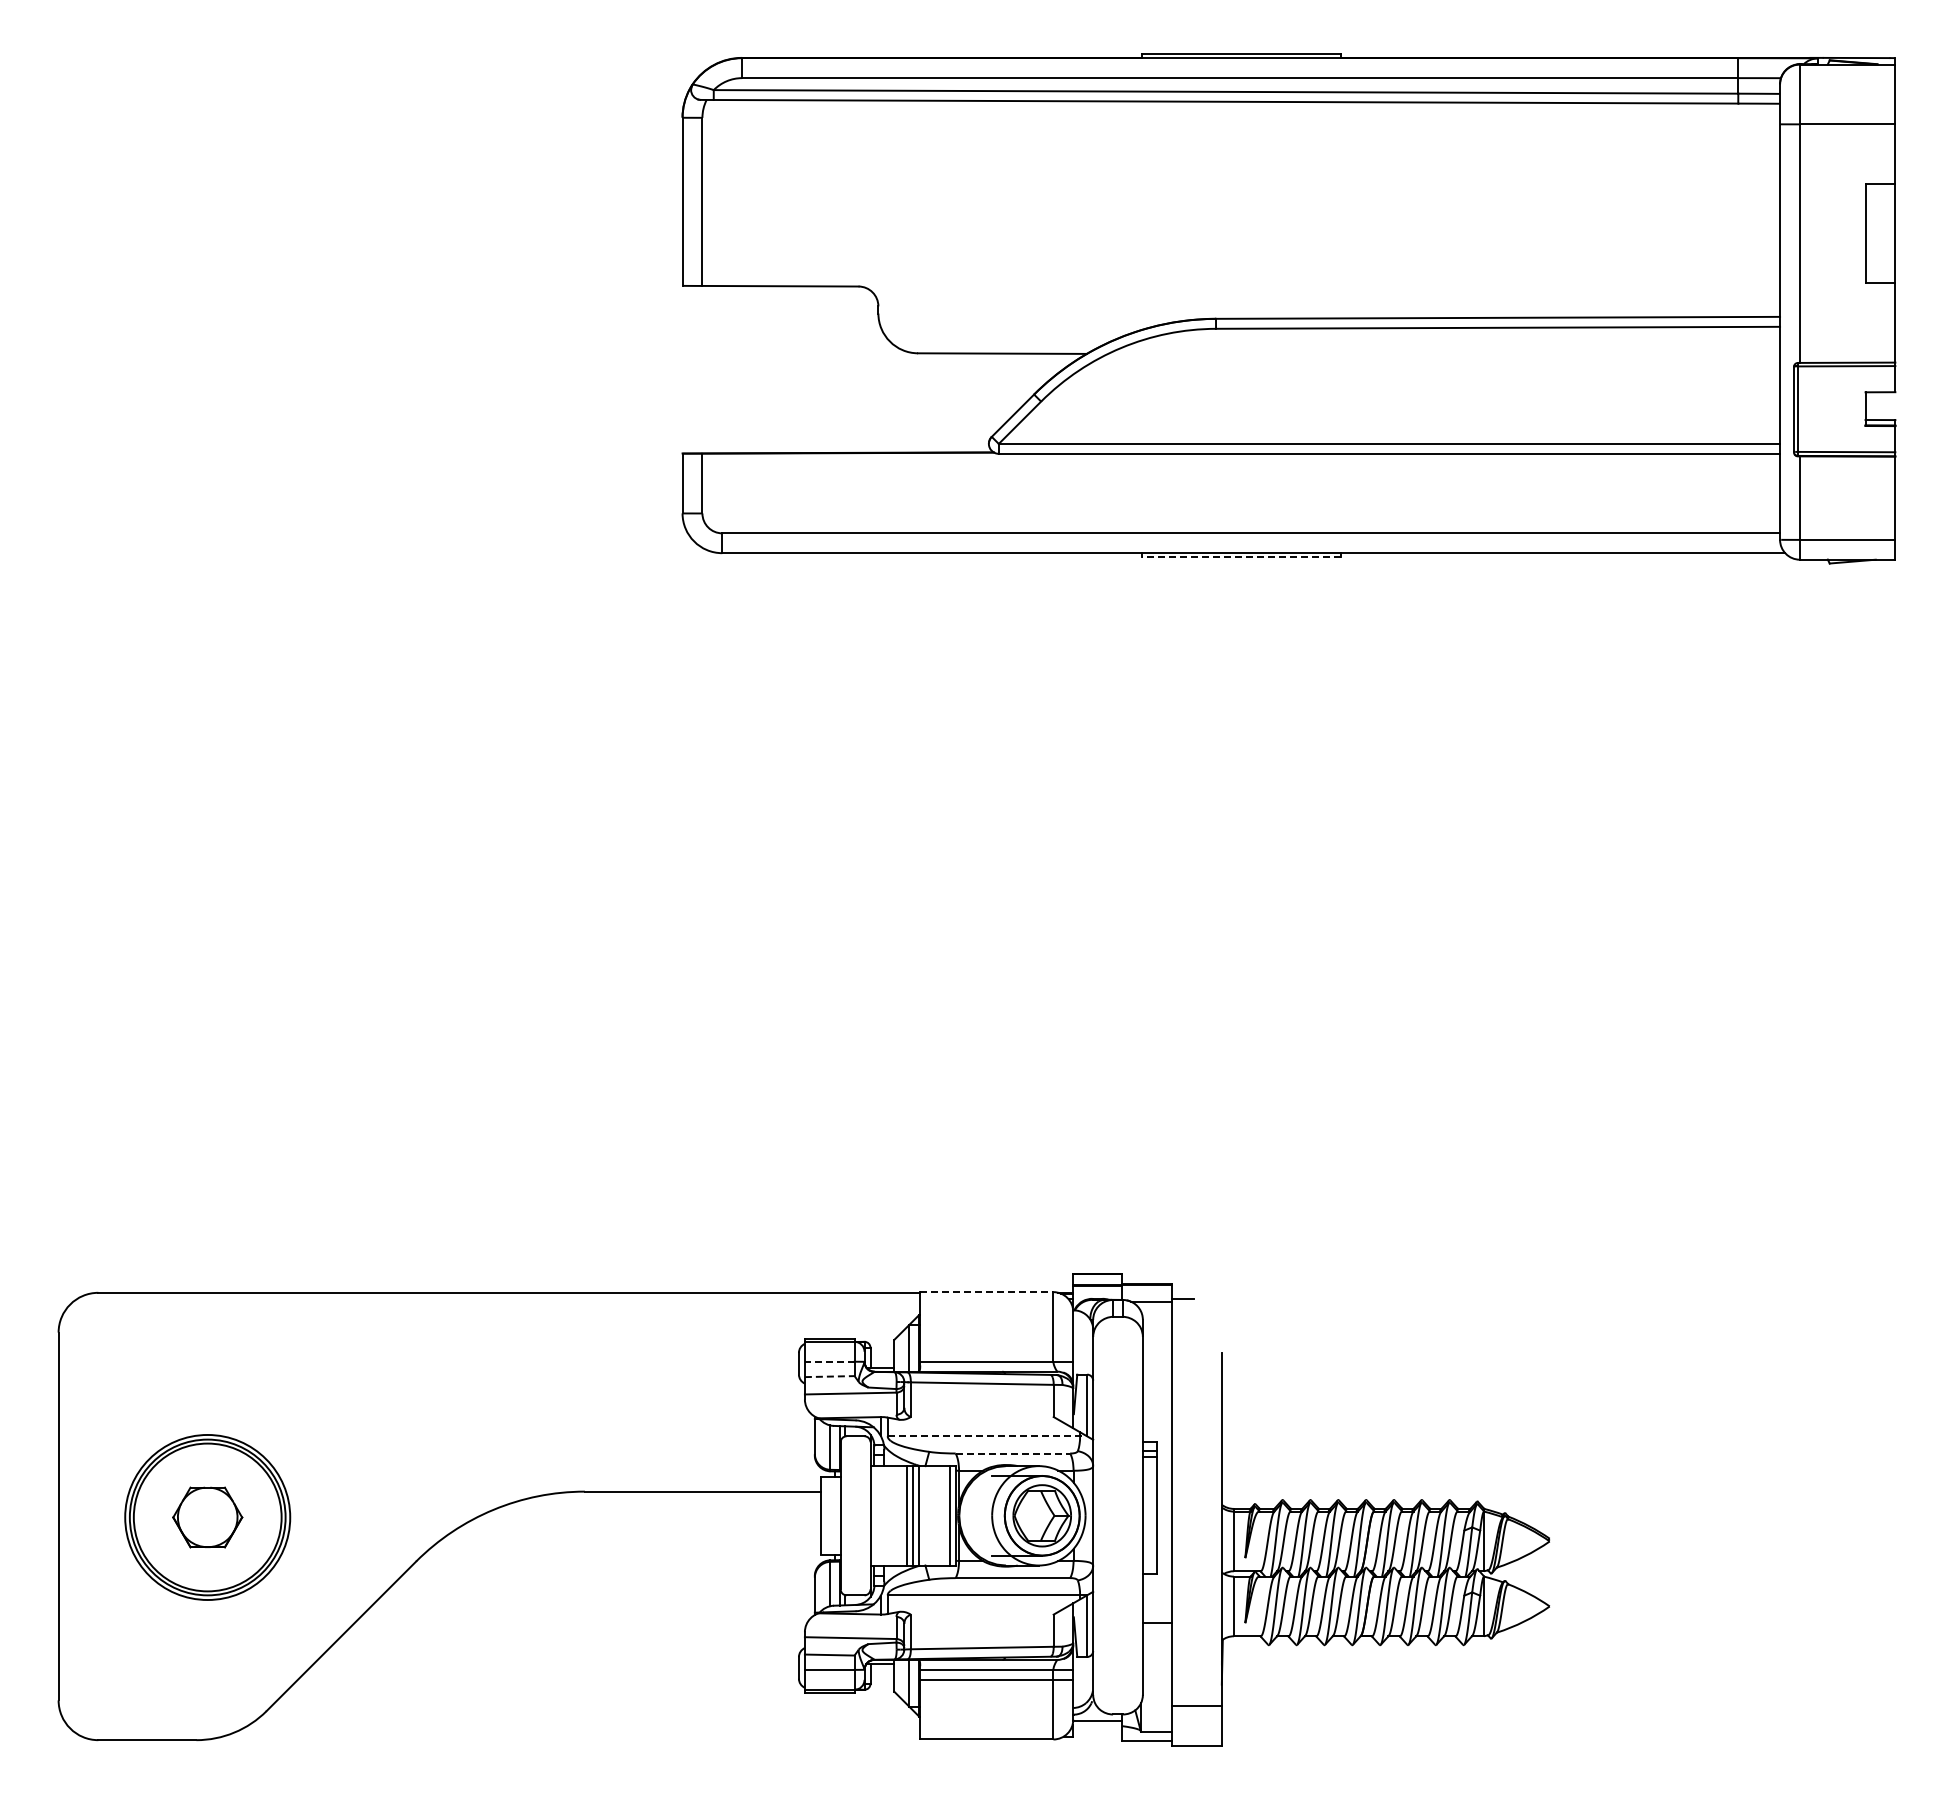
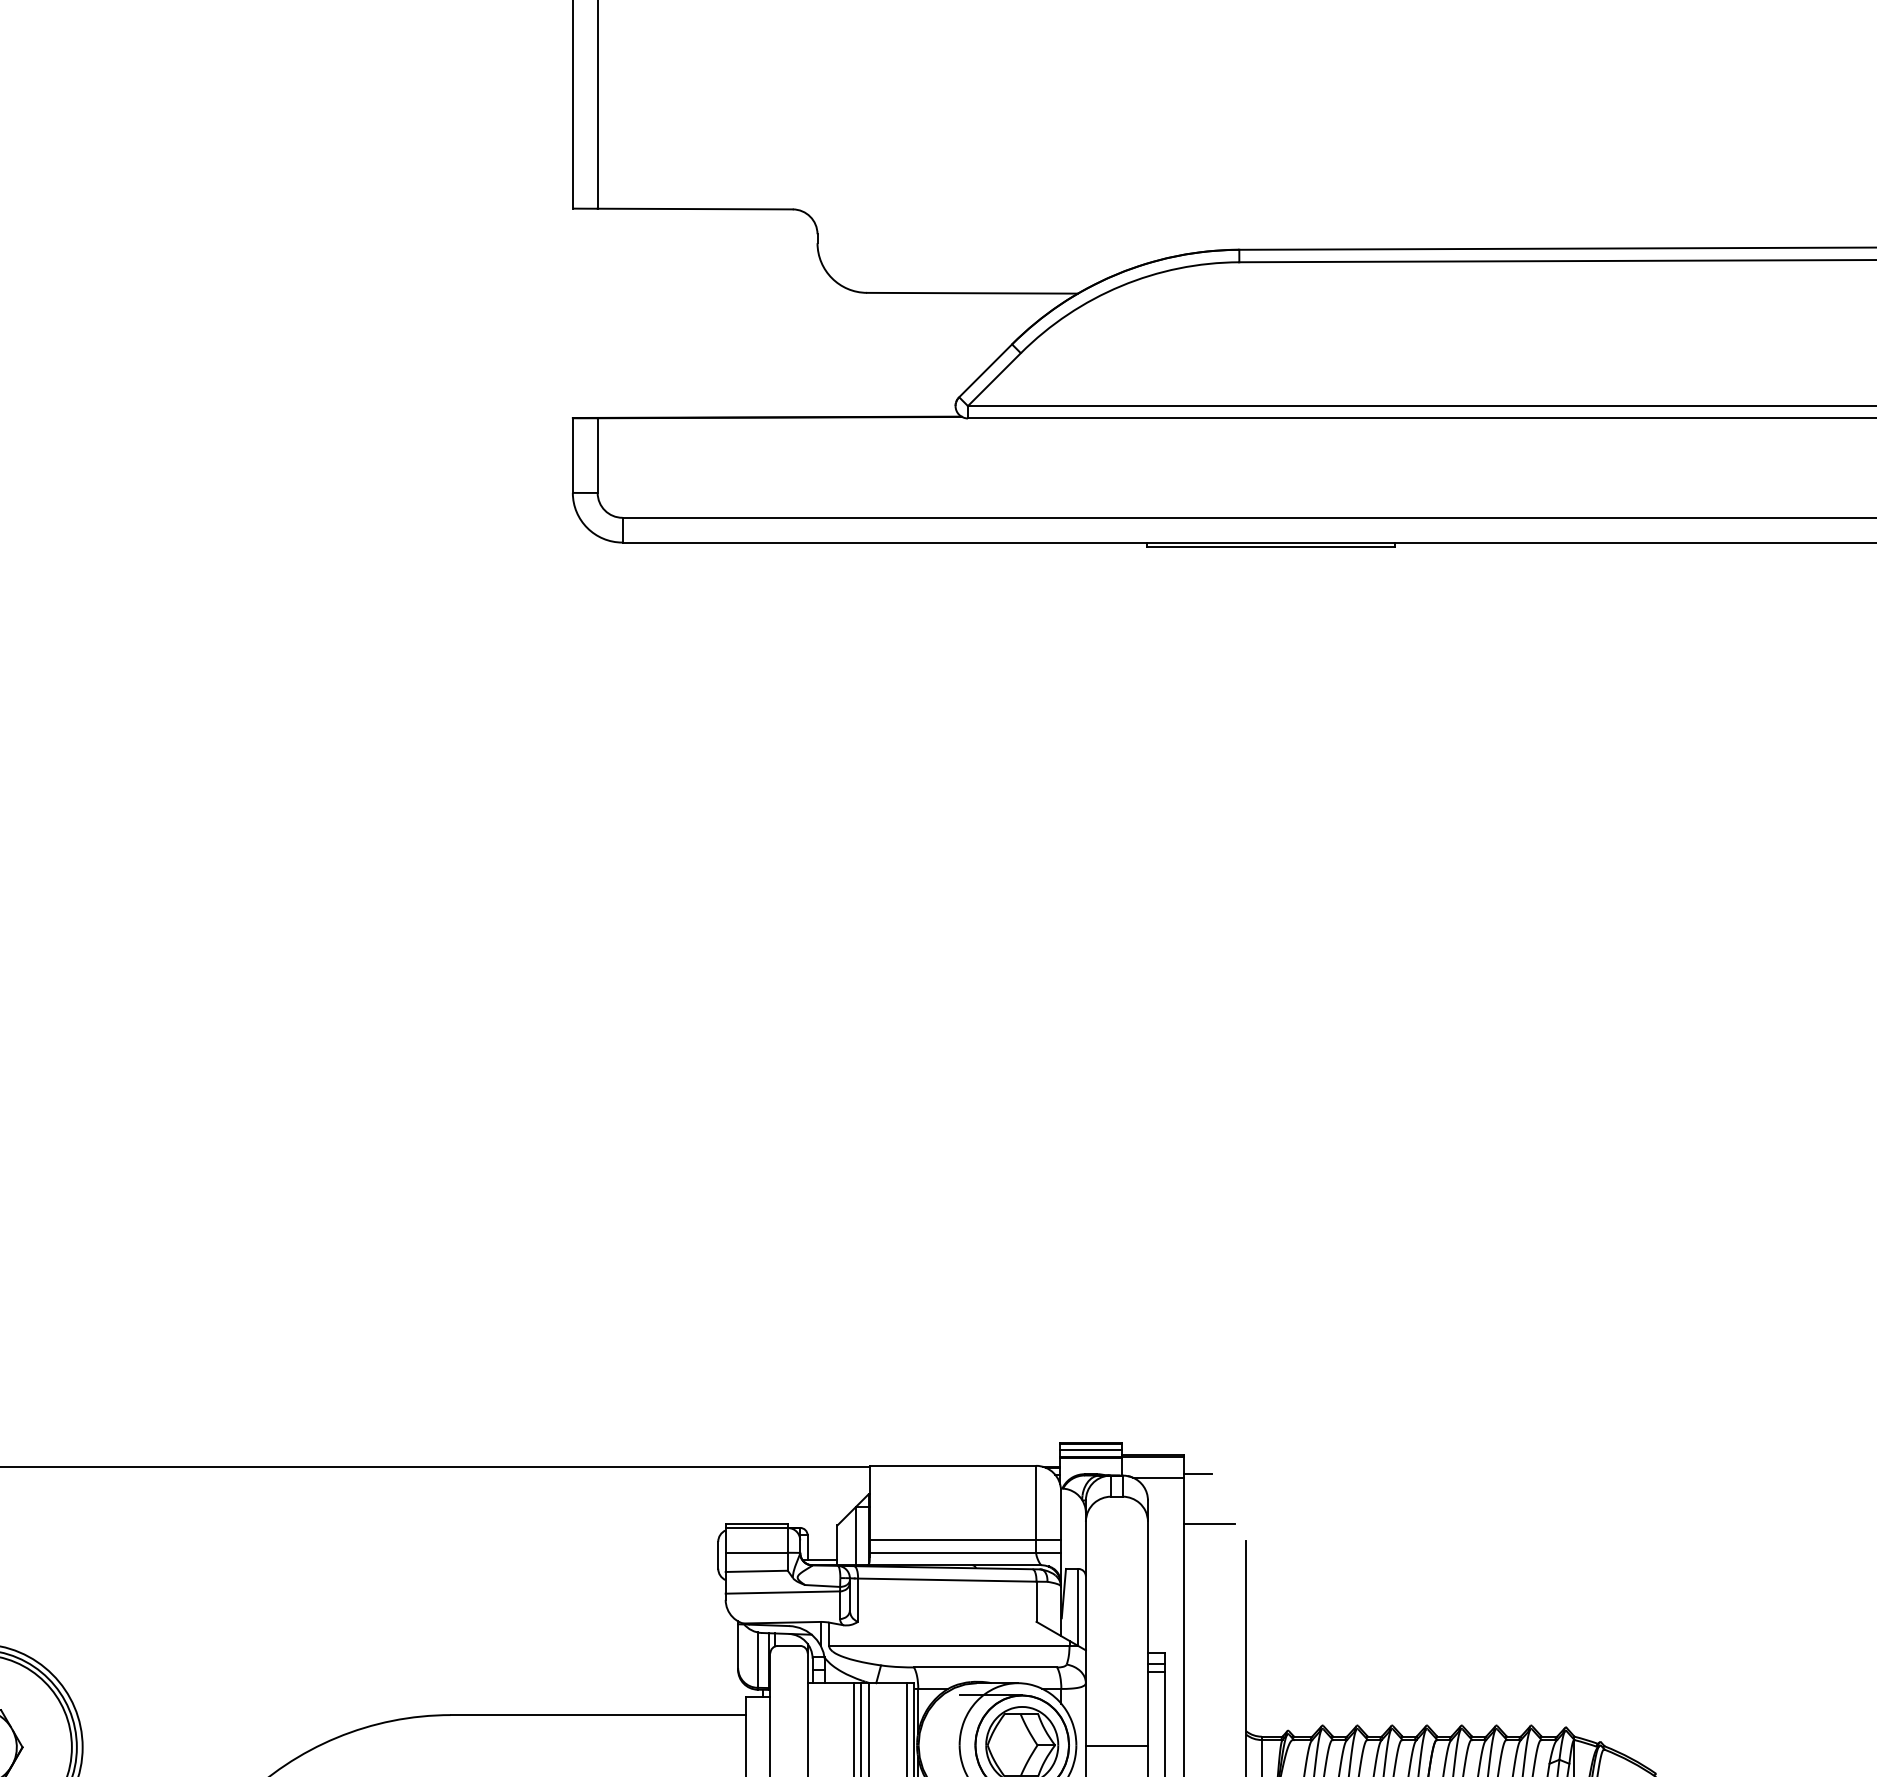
line: (1240, 557) -> (1269, 547), dashed -> solid
line: (1097, 1279) -> (1091, 1450), added
line: (986, 1292) -> (952, 1466), dashed -> solid
line: (1192, 1338) -> (1209, 1523), added
line: (996, 1351) -> (965, 1539), added
line: (829, 1361) -> (756, 1552), dashed -> solid
line: (829, 1376) -> (756, 1571), dashed -> solid
line: (987, 1436) -> (953, 1646), dashed -> solid
line: (1013, 1453) -> (986, 1667), dashed -> solid
line: (1117, 1516) -> (1116, 1746), added

